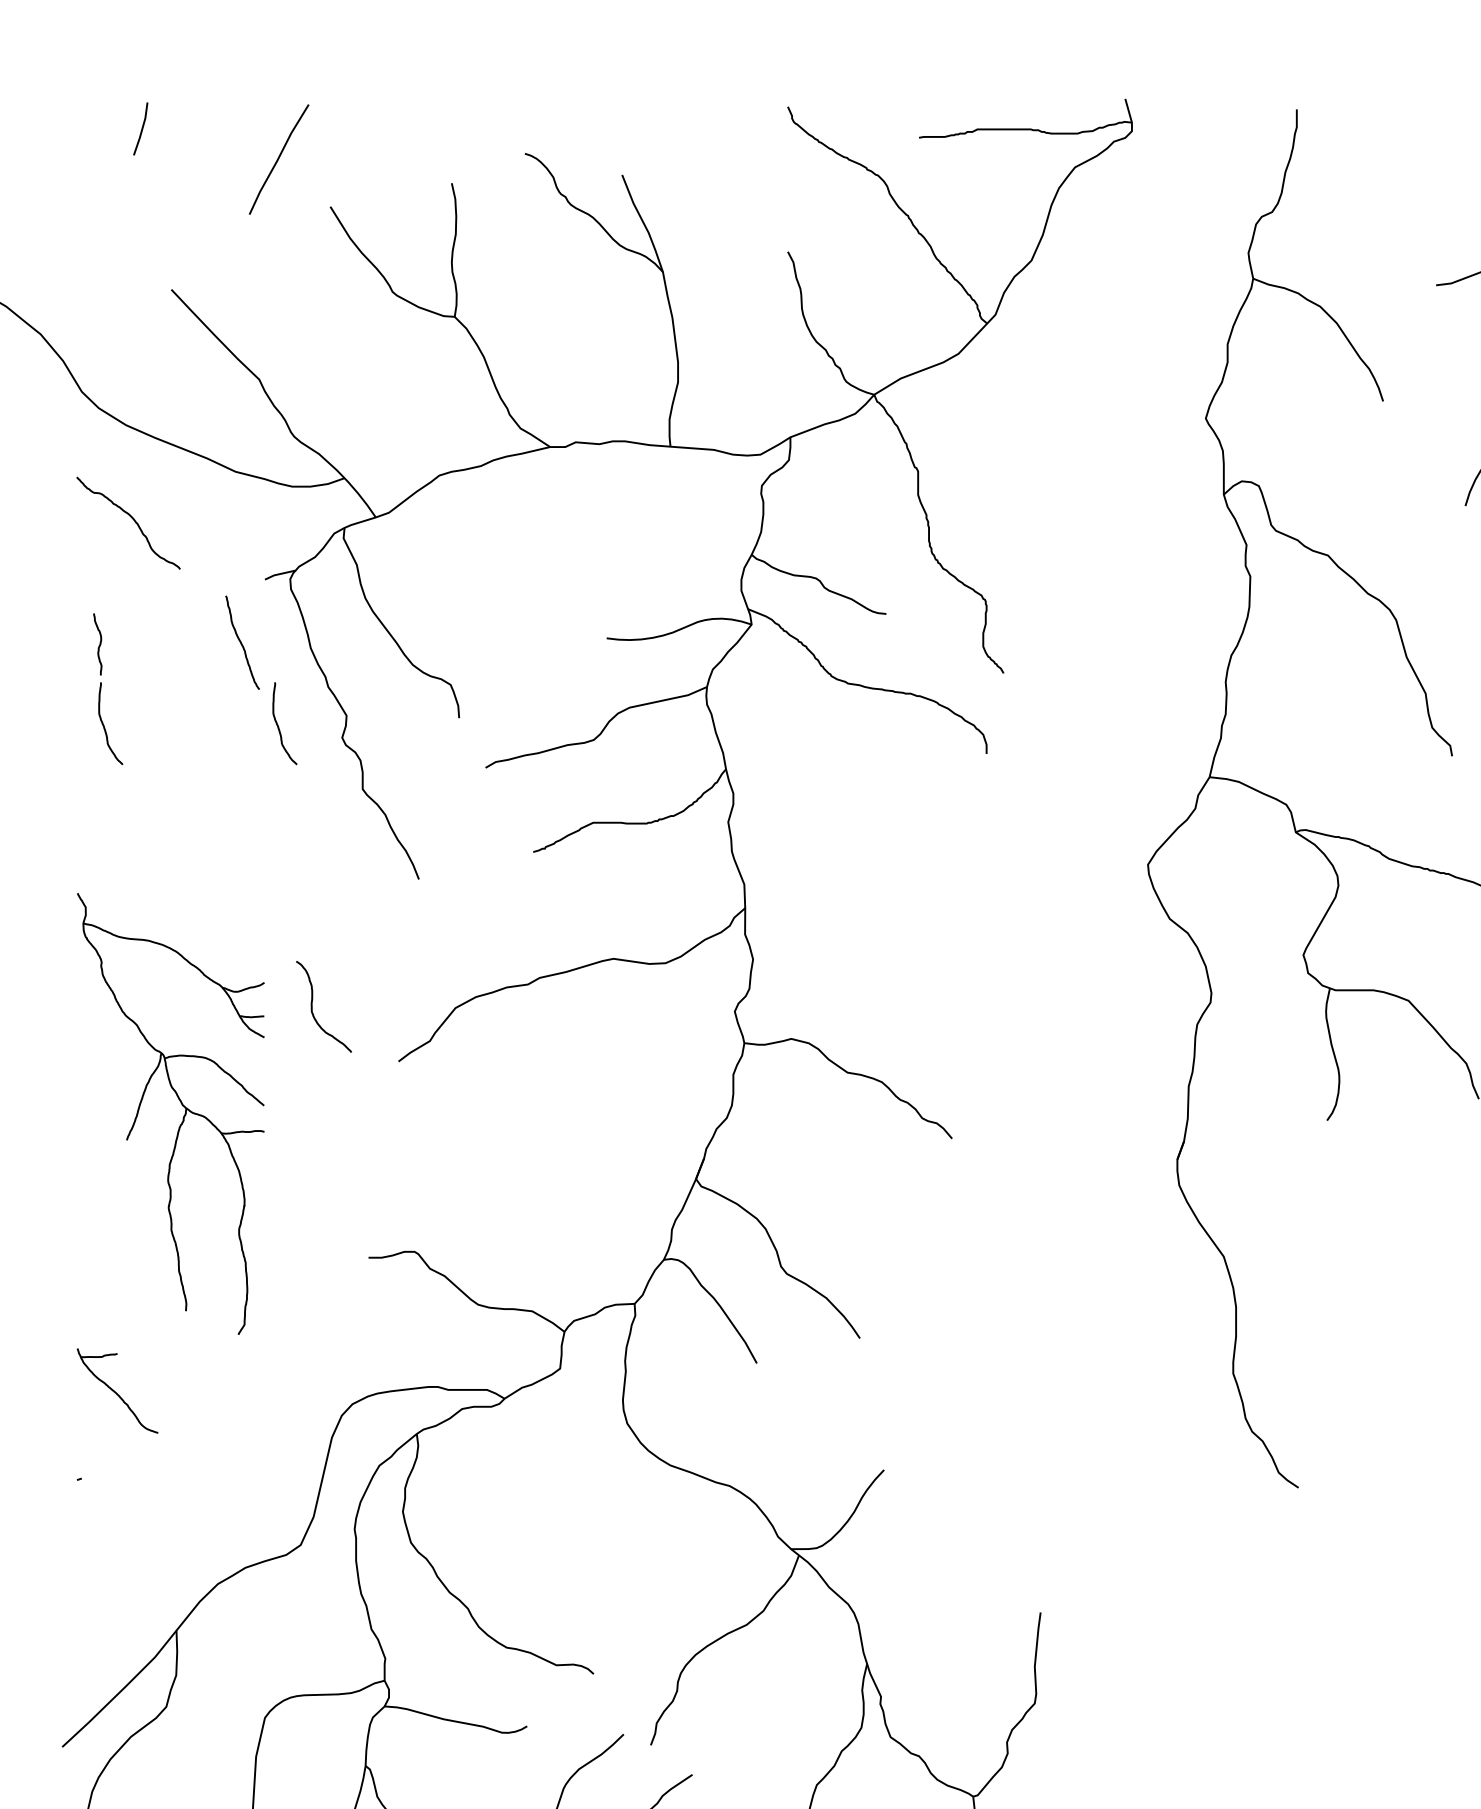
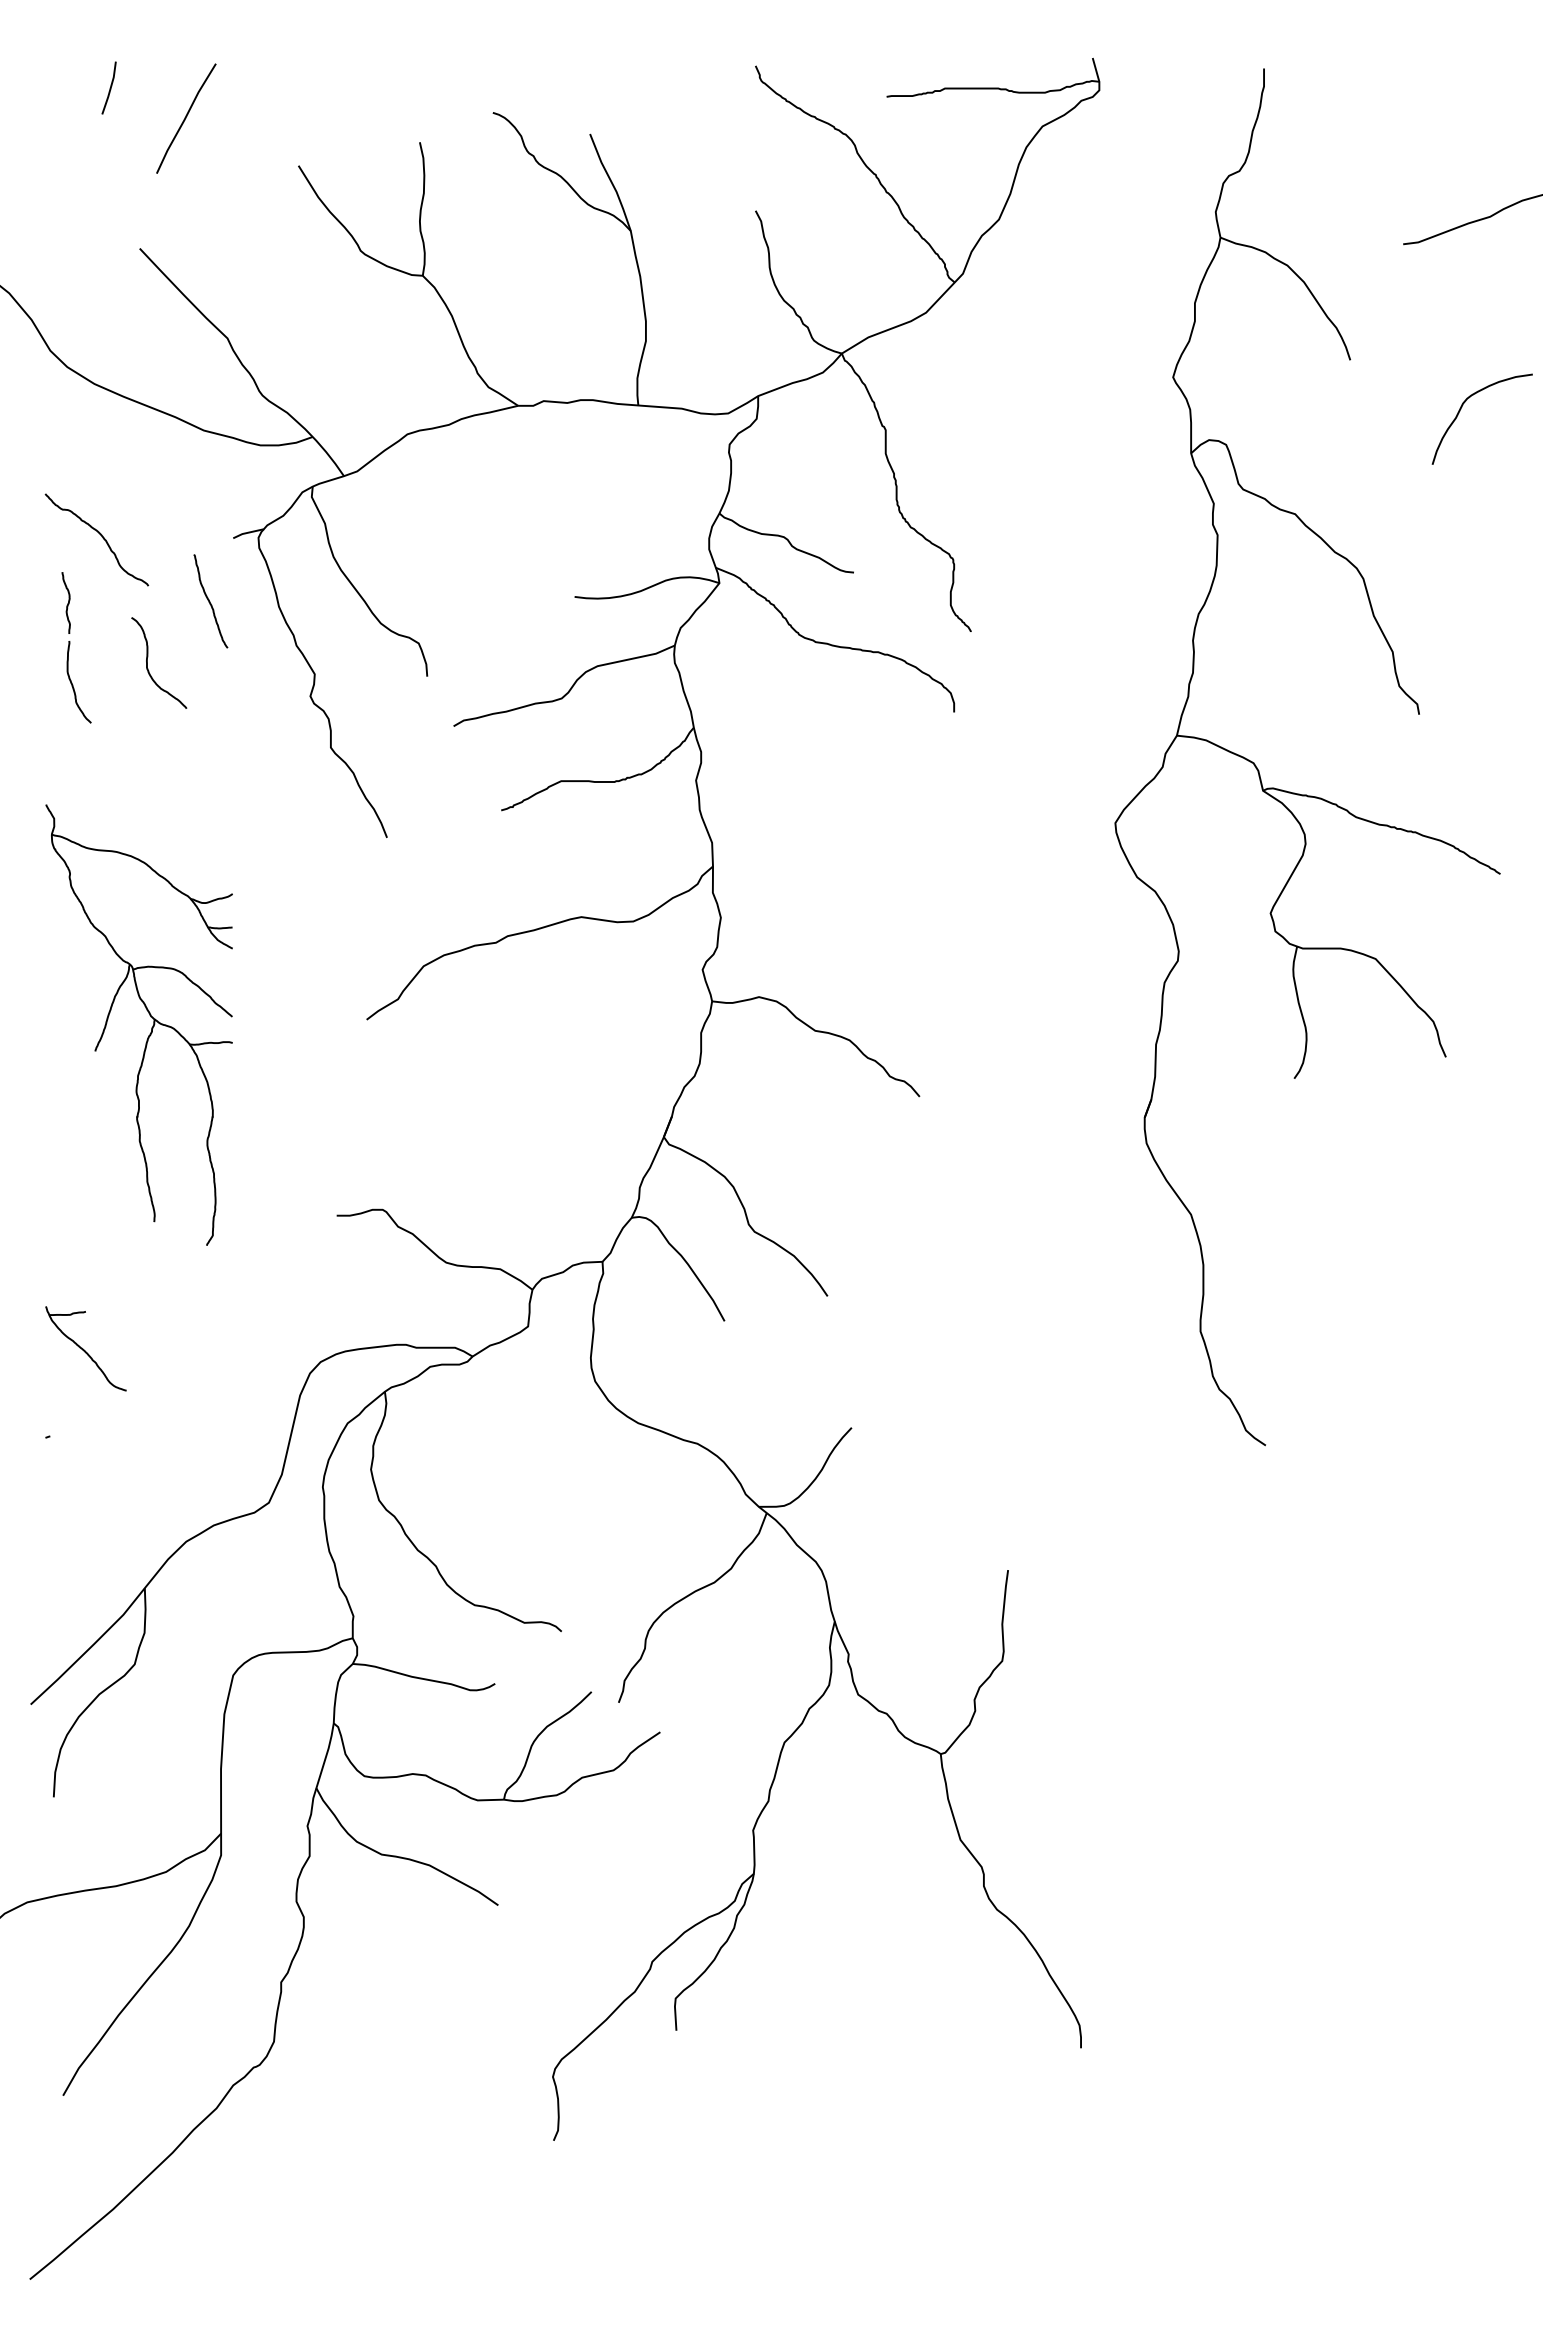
line: (279, 159) -> (186, 118), moved
curve: (132, 518) -> (100, 535), moved
curve: (279, 726) -> (247, 685), removed
curve: (312, 1006) -> (147, 662), moved
part: (183, 1116) -> (151, 1027), moved

